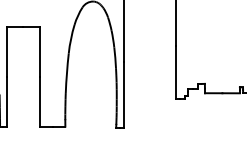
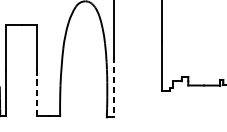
line: (124, 95) -> (114, 87), solid -> dashed
line: (40, 101) -> (37, 93), solid -> dashed

